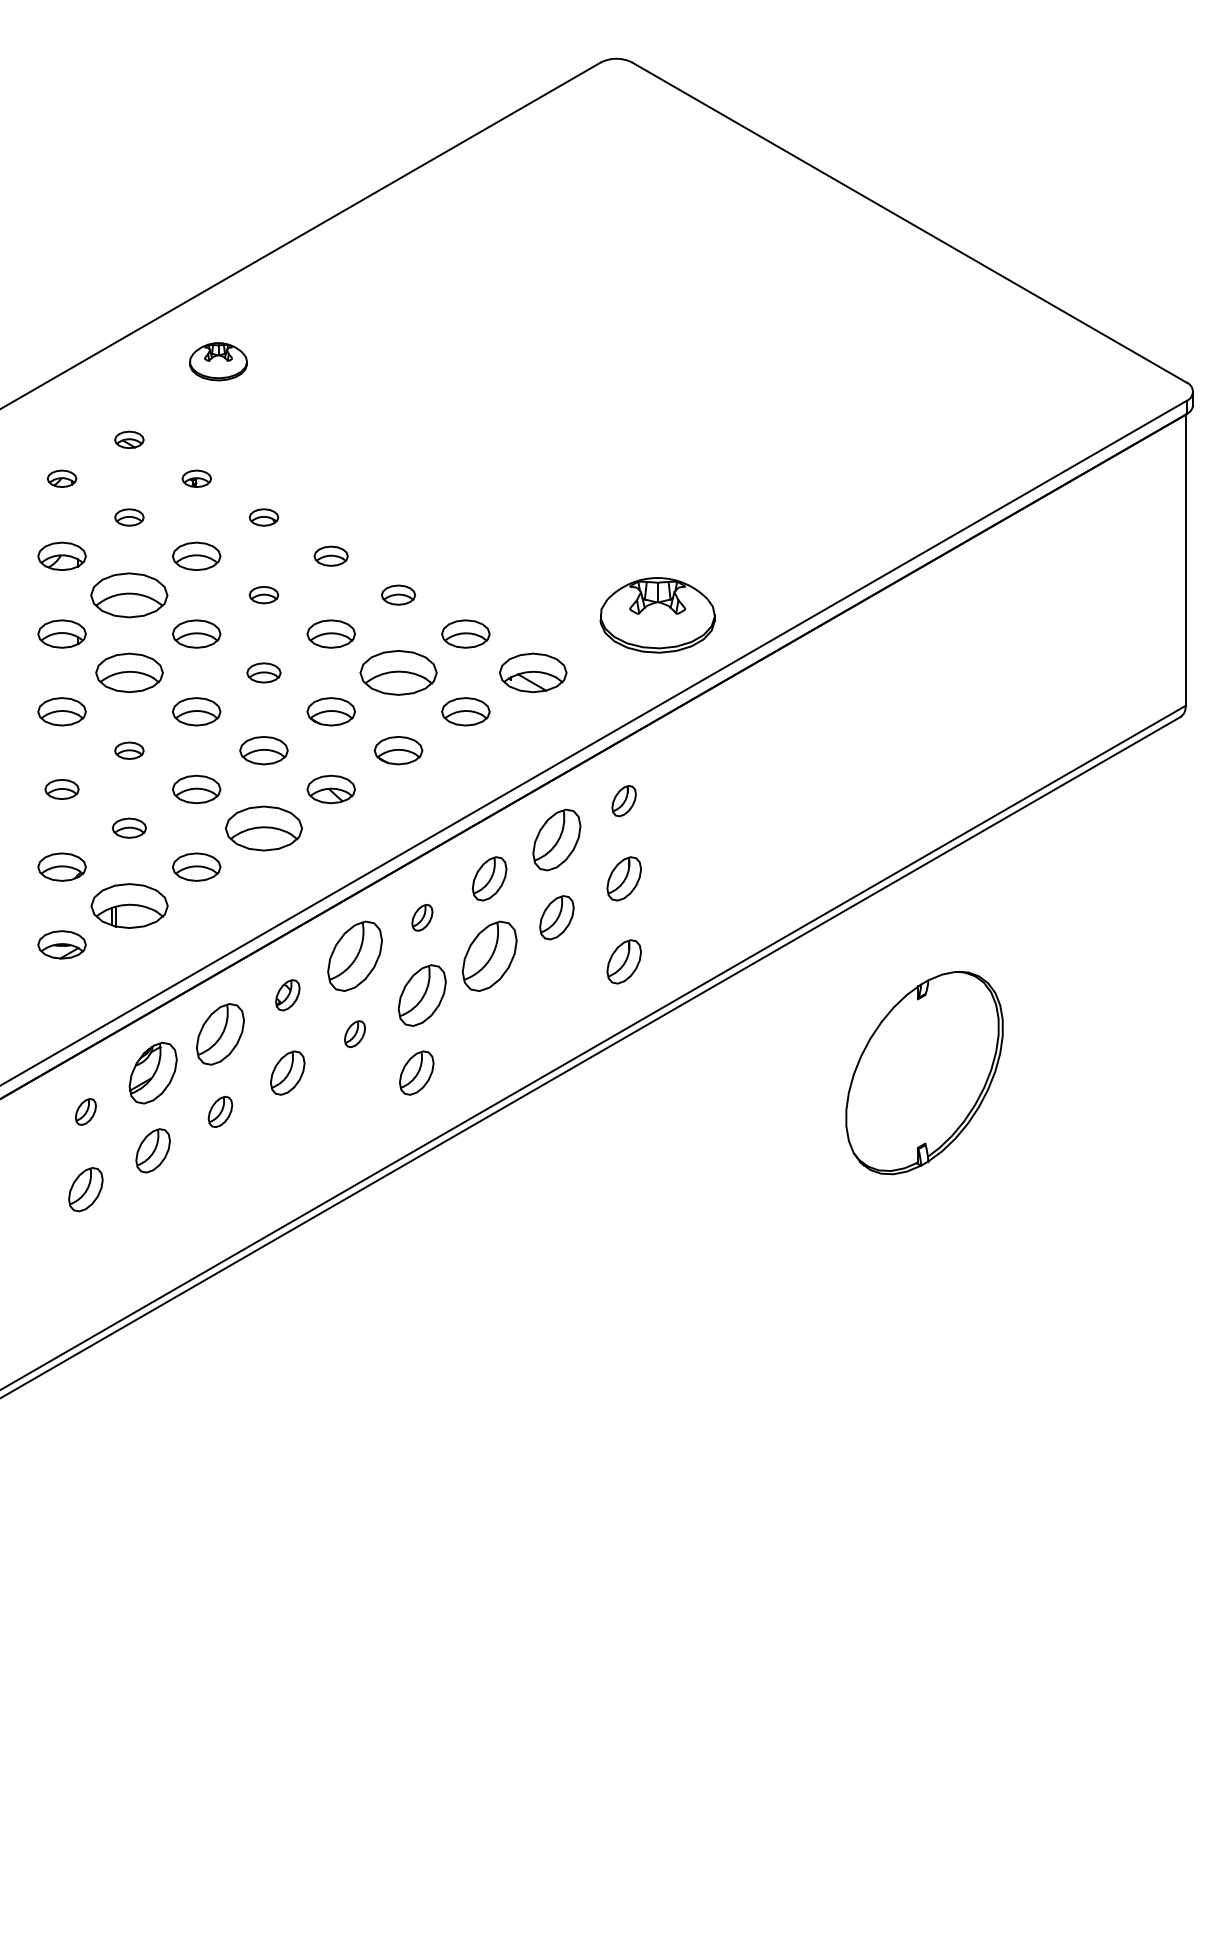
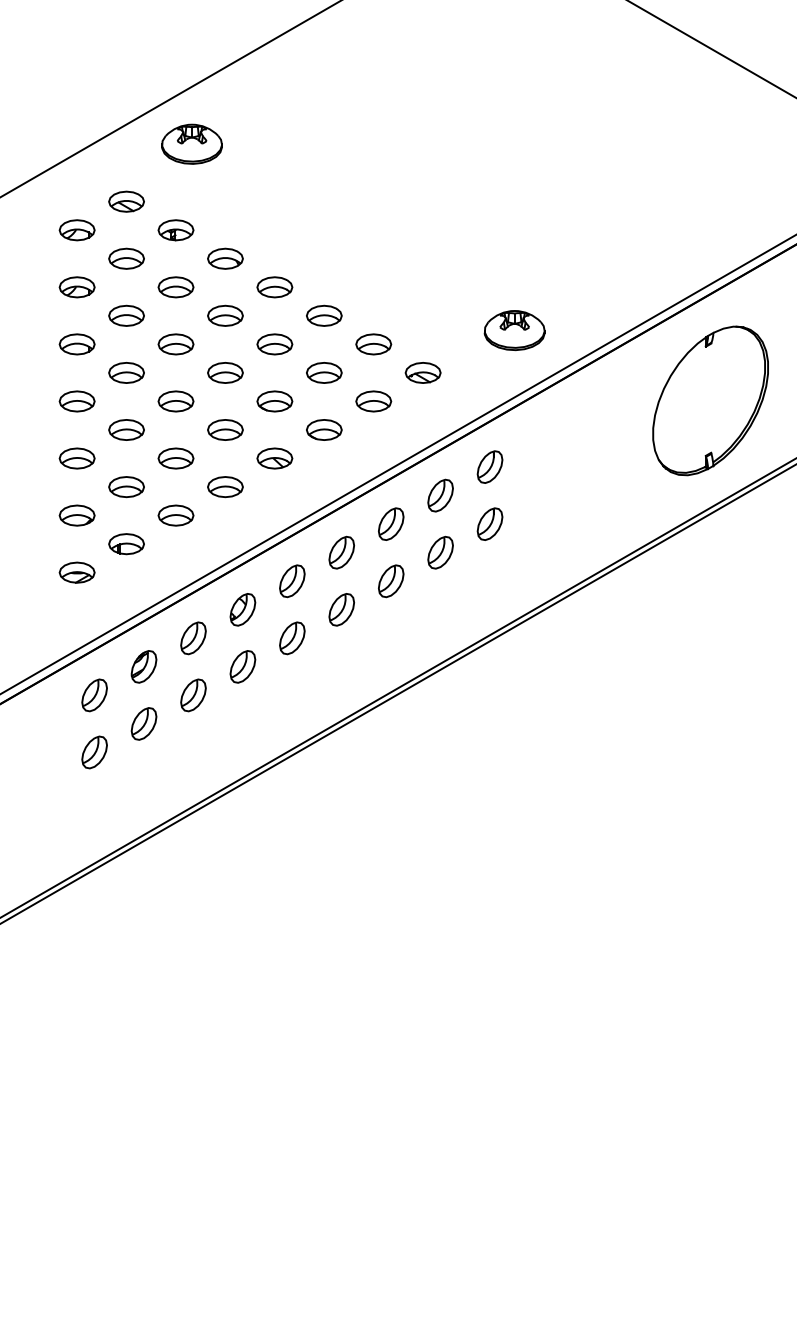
part: (218, 361) -> (192, 144), size x1.43
part: (129, 439) -> (126, 201), size x1.67
part: (61, 478) -> (76, 230), size x1.67
part: (196, 478) -> (175, 230), size x1.67
part: (129, 517) -> (126, 258), size x1.67
part: (263, 517) -> (225, 258), size x1.67
part: (330, 555) -> (274, 286), size x1.43
part: (129, 594) -> (126, 315), size x0.62
part: (263, 594) -> (225, 315), size x1.67
part: (398, 594) -> (324, 315), size x1.43
part: (657, 614) -> (514, 330), size x0.71
part: (128, 672) -> (125, 372), size x0.71
part: (263, 672) -> (225, 372), size x1.43
part: (398, 672) -> (324, 372), size x0.62
part: (532, 672) -> (422, 372), size x0.71
part: (129, 750) -> (126, 429), size x1.67
part: (61, 789) -> (76, 458), size x1.43
part: (623, 800) -> (489, 466), size x1.43
part: (129, 827) -> (126, 486), size x1.43
part: (263, 827) -> (225, 486), size x0.62
part: (556, 839) -> (440, 495), size x0.71
part: (128, 905) -> (125, 543), size x0.62
part: (422, 917) -> (341, 552), size x1.67
part: (354, 956) -> (291, 581), size x0.62
part: (489, 956) -> (391, 581), size x0.62
part: (623, 961) -> (489, 584), removed
part: (287, 994) -> (242, 609), size x1.43
part: (422, 994) -> (341, 609), size x0.71
part: (220, 1033) -> (193, 637), size x0.71
part: (354, 1033) -> (291, 637), size x1.67
part: (152, 1072) -> (143, 666), size x0.71
part: (416, 1072) -> (337, 666), removed
part: (924, 1073) -> (710, 401), moved
part: (85, 1111) -> (94, 695), size x1.67
part: (220, 1111) -> (193, 695), size x1.43

